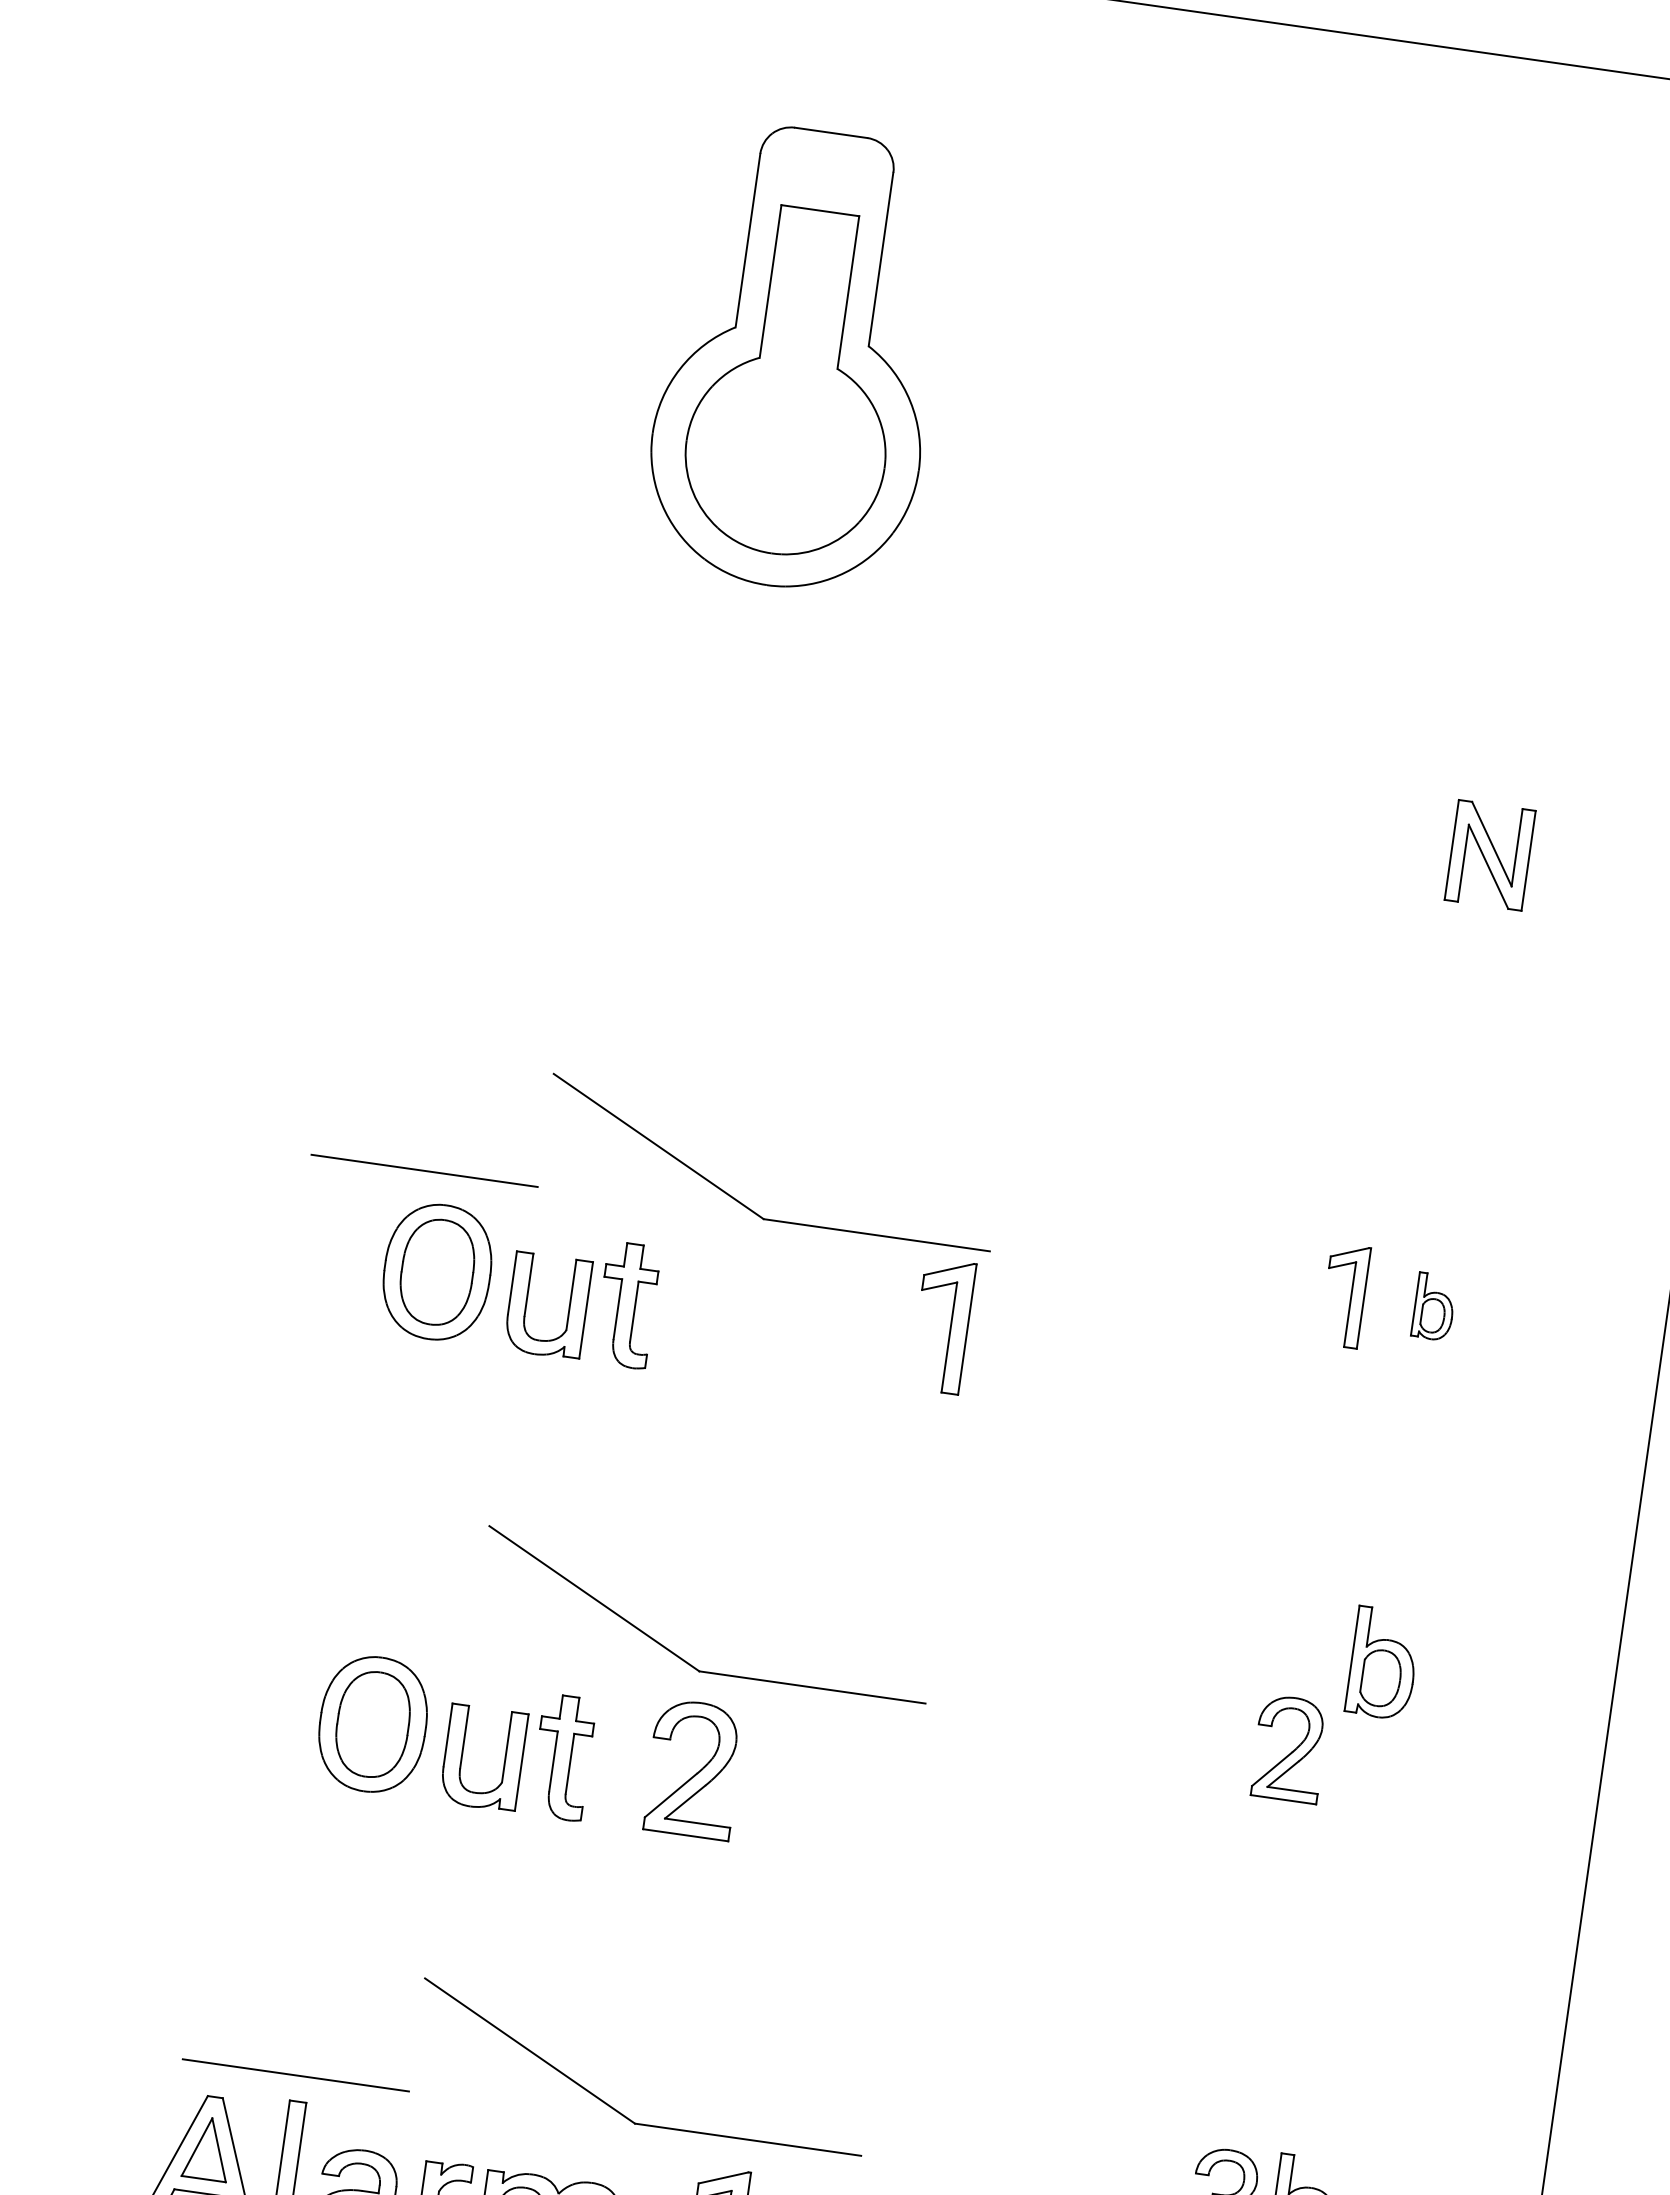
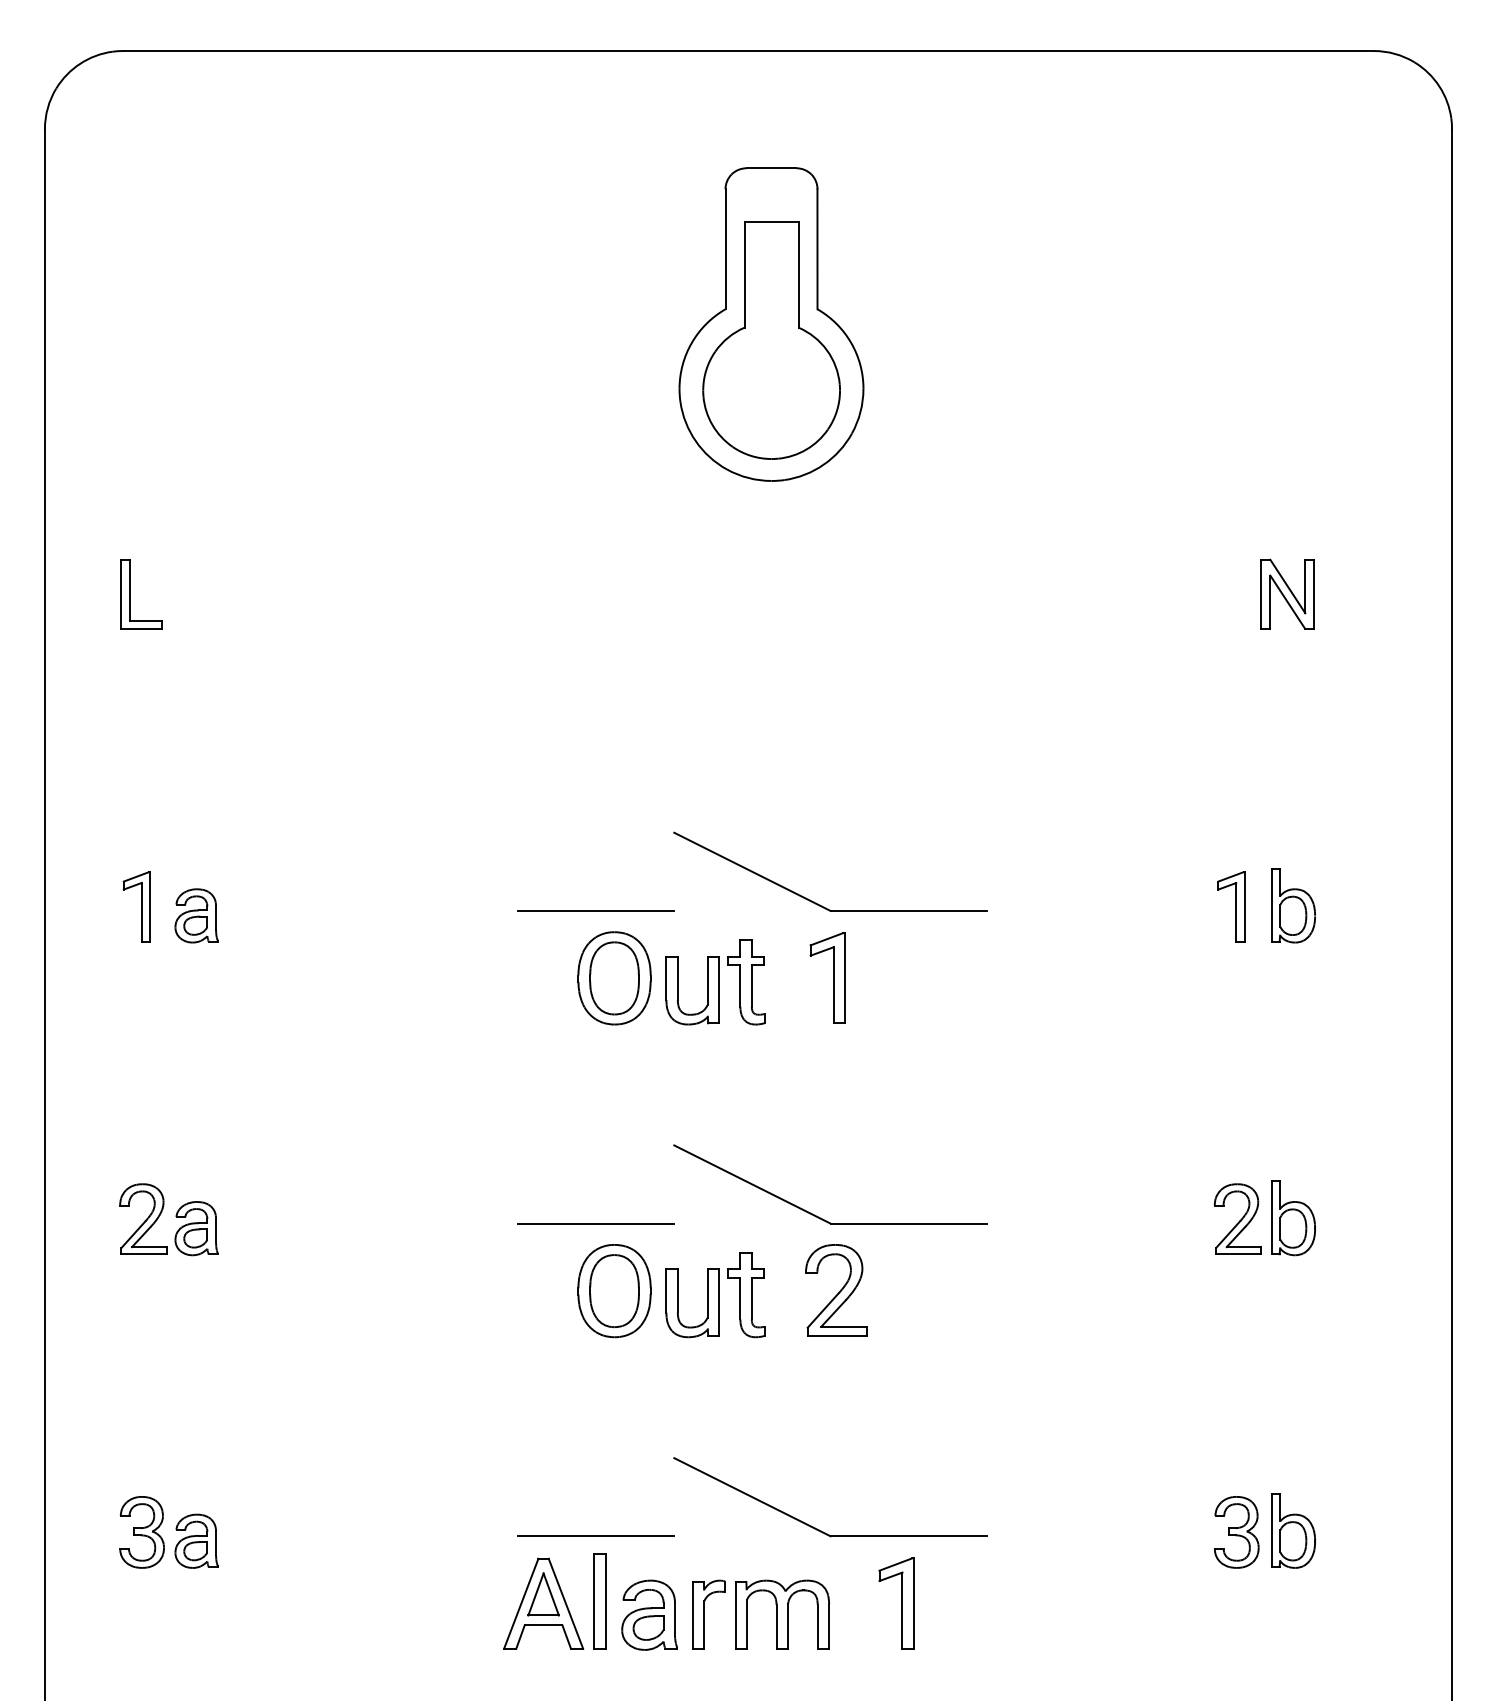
part: (1434, 1306) -> (1293, 905), size x1.67
part: (941, 1325) -> (827, 977), moved
line: (359, 1622) -> (595, 1223), added
part: (1383, 1663) -> (1293, 1218), moved

